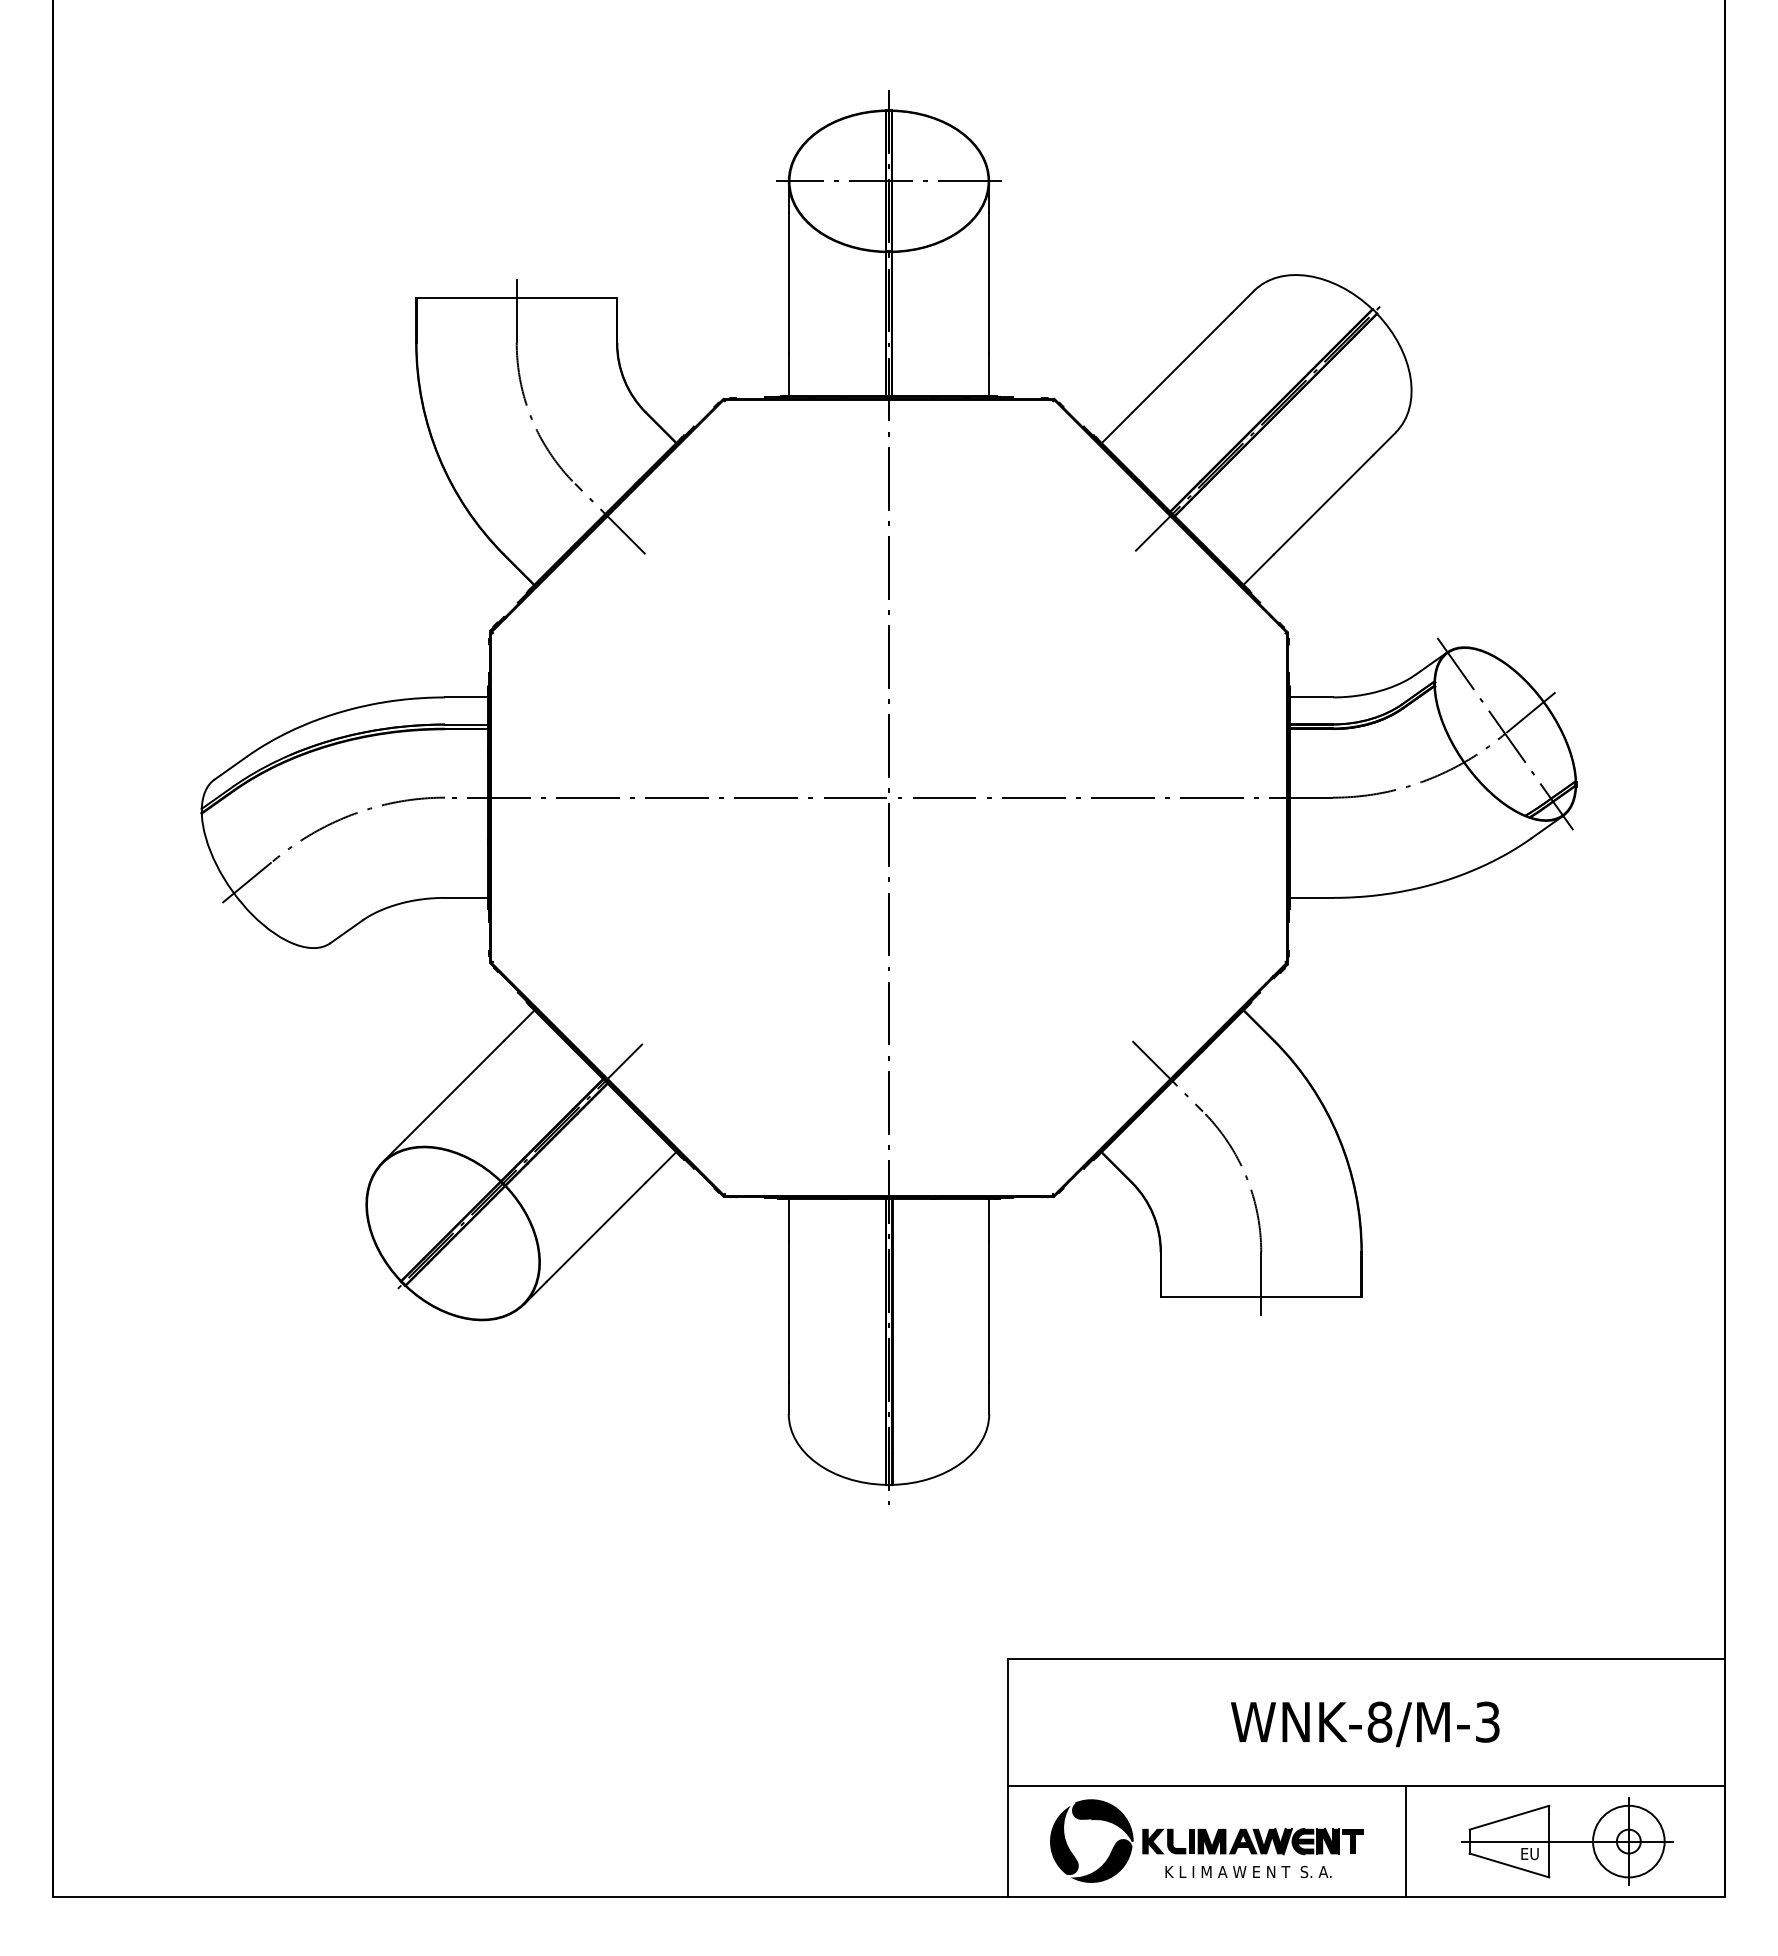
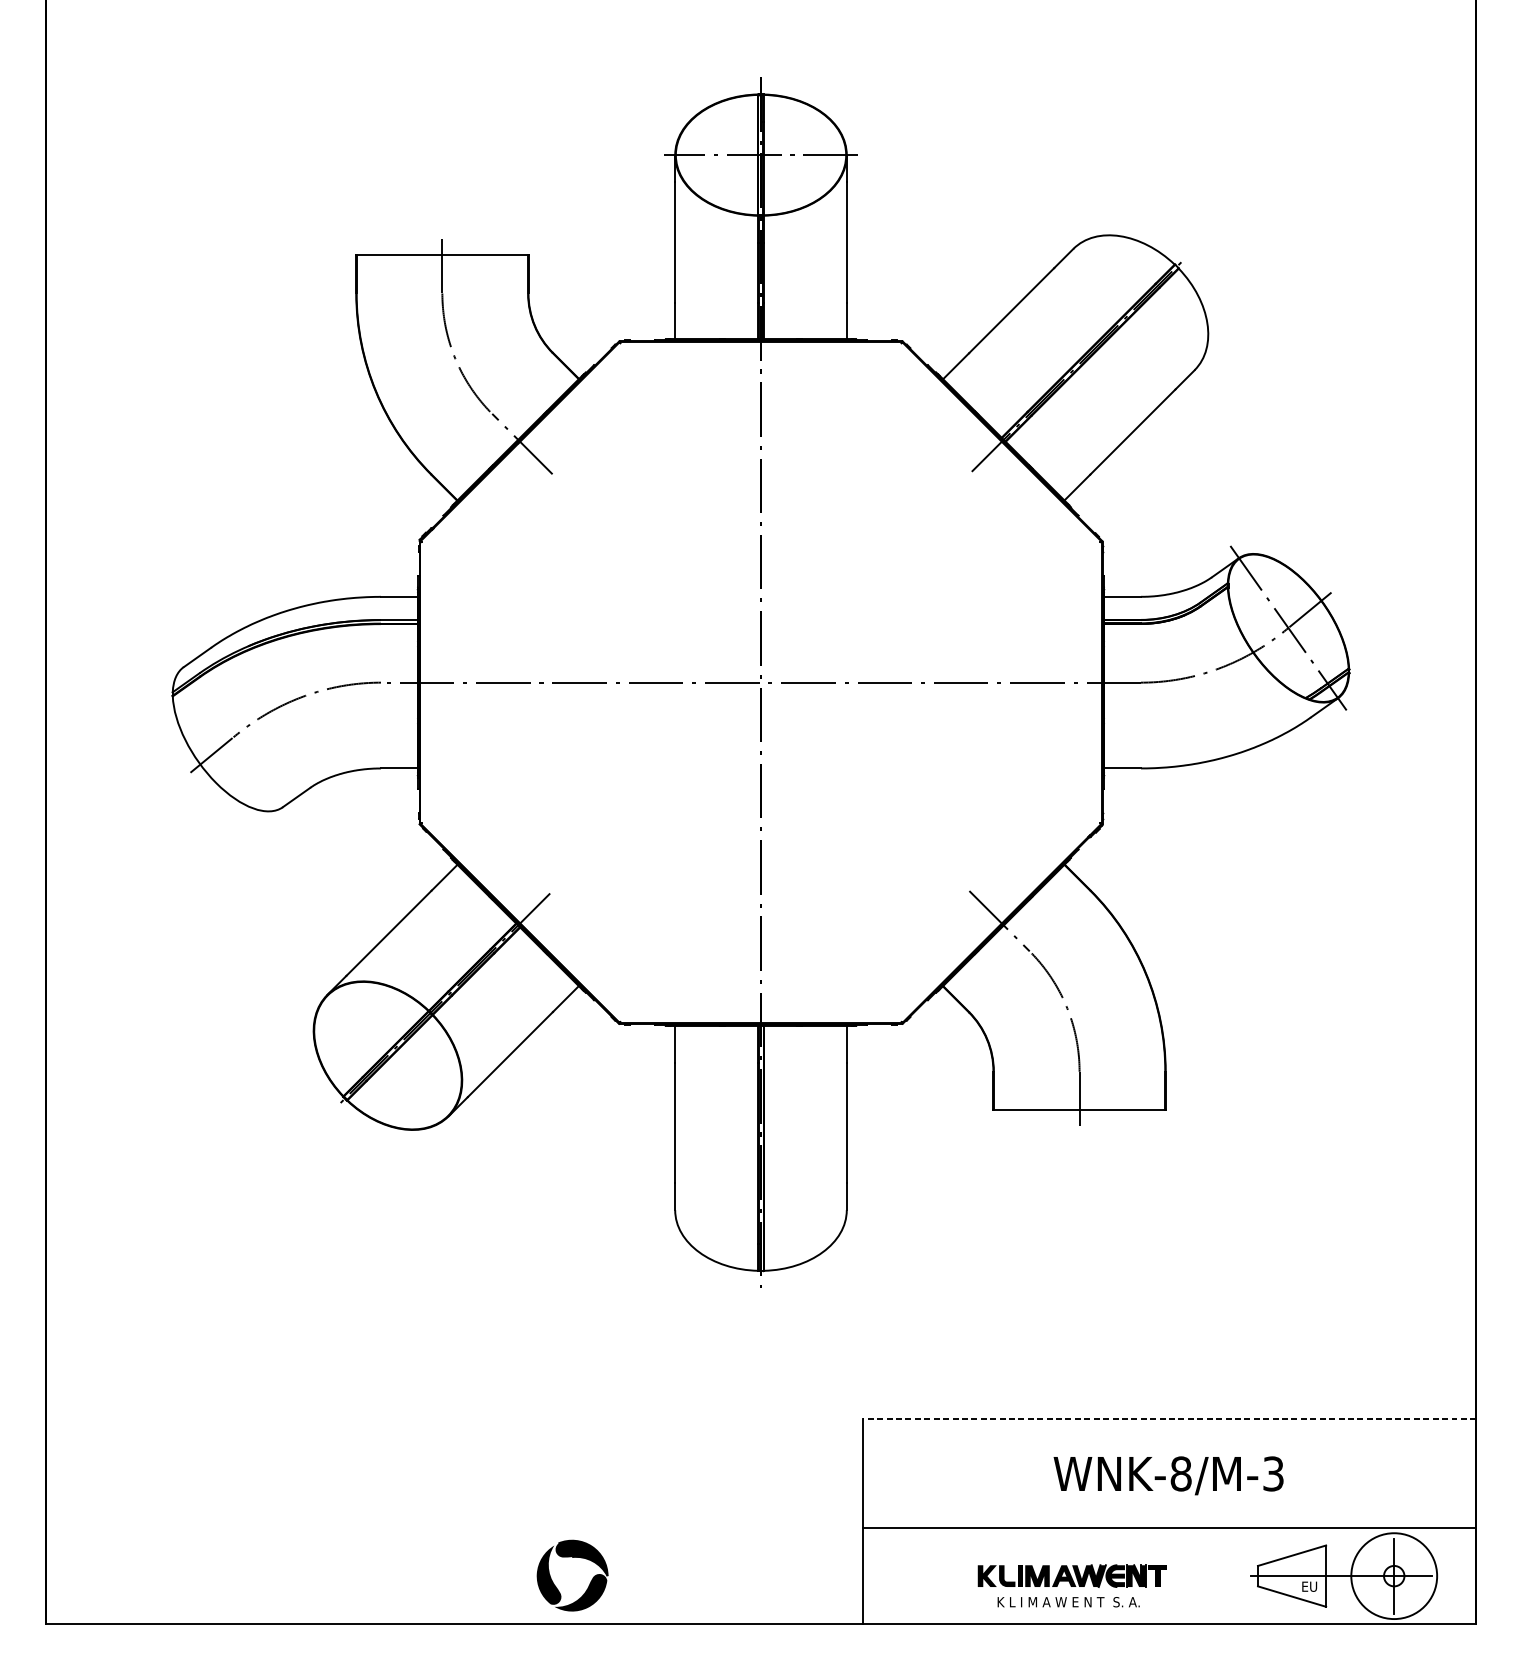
line: (1365, 1658) -> (1168, 1419), solid -> dashed
part: (1091, 1820) -> (572, 1558), moved
line: (1405, 1841) -> (1203, 1576), removed
circle: (1628, 1841) -> (1393, 1576), size x1.4

